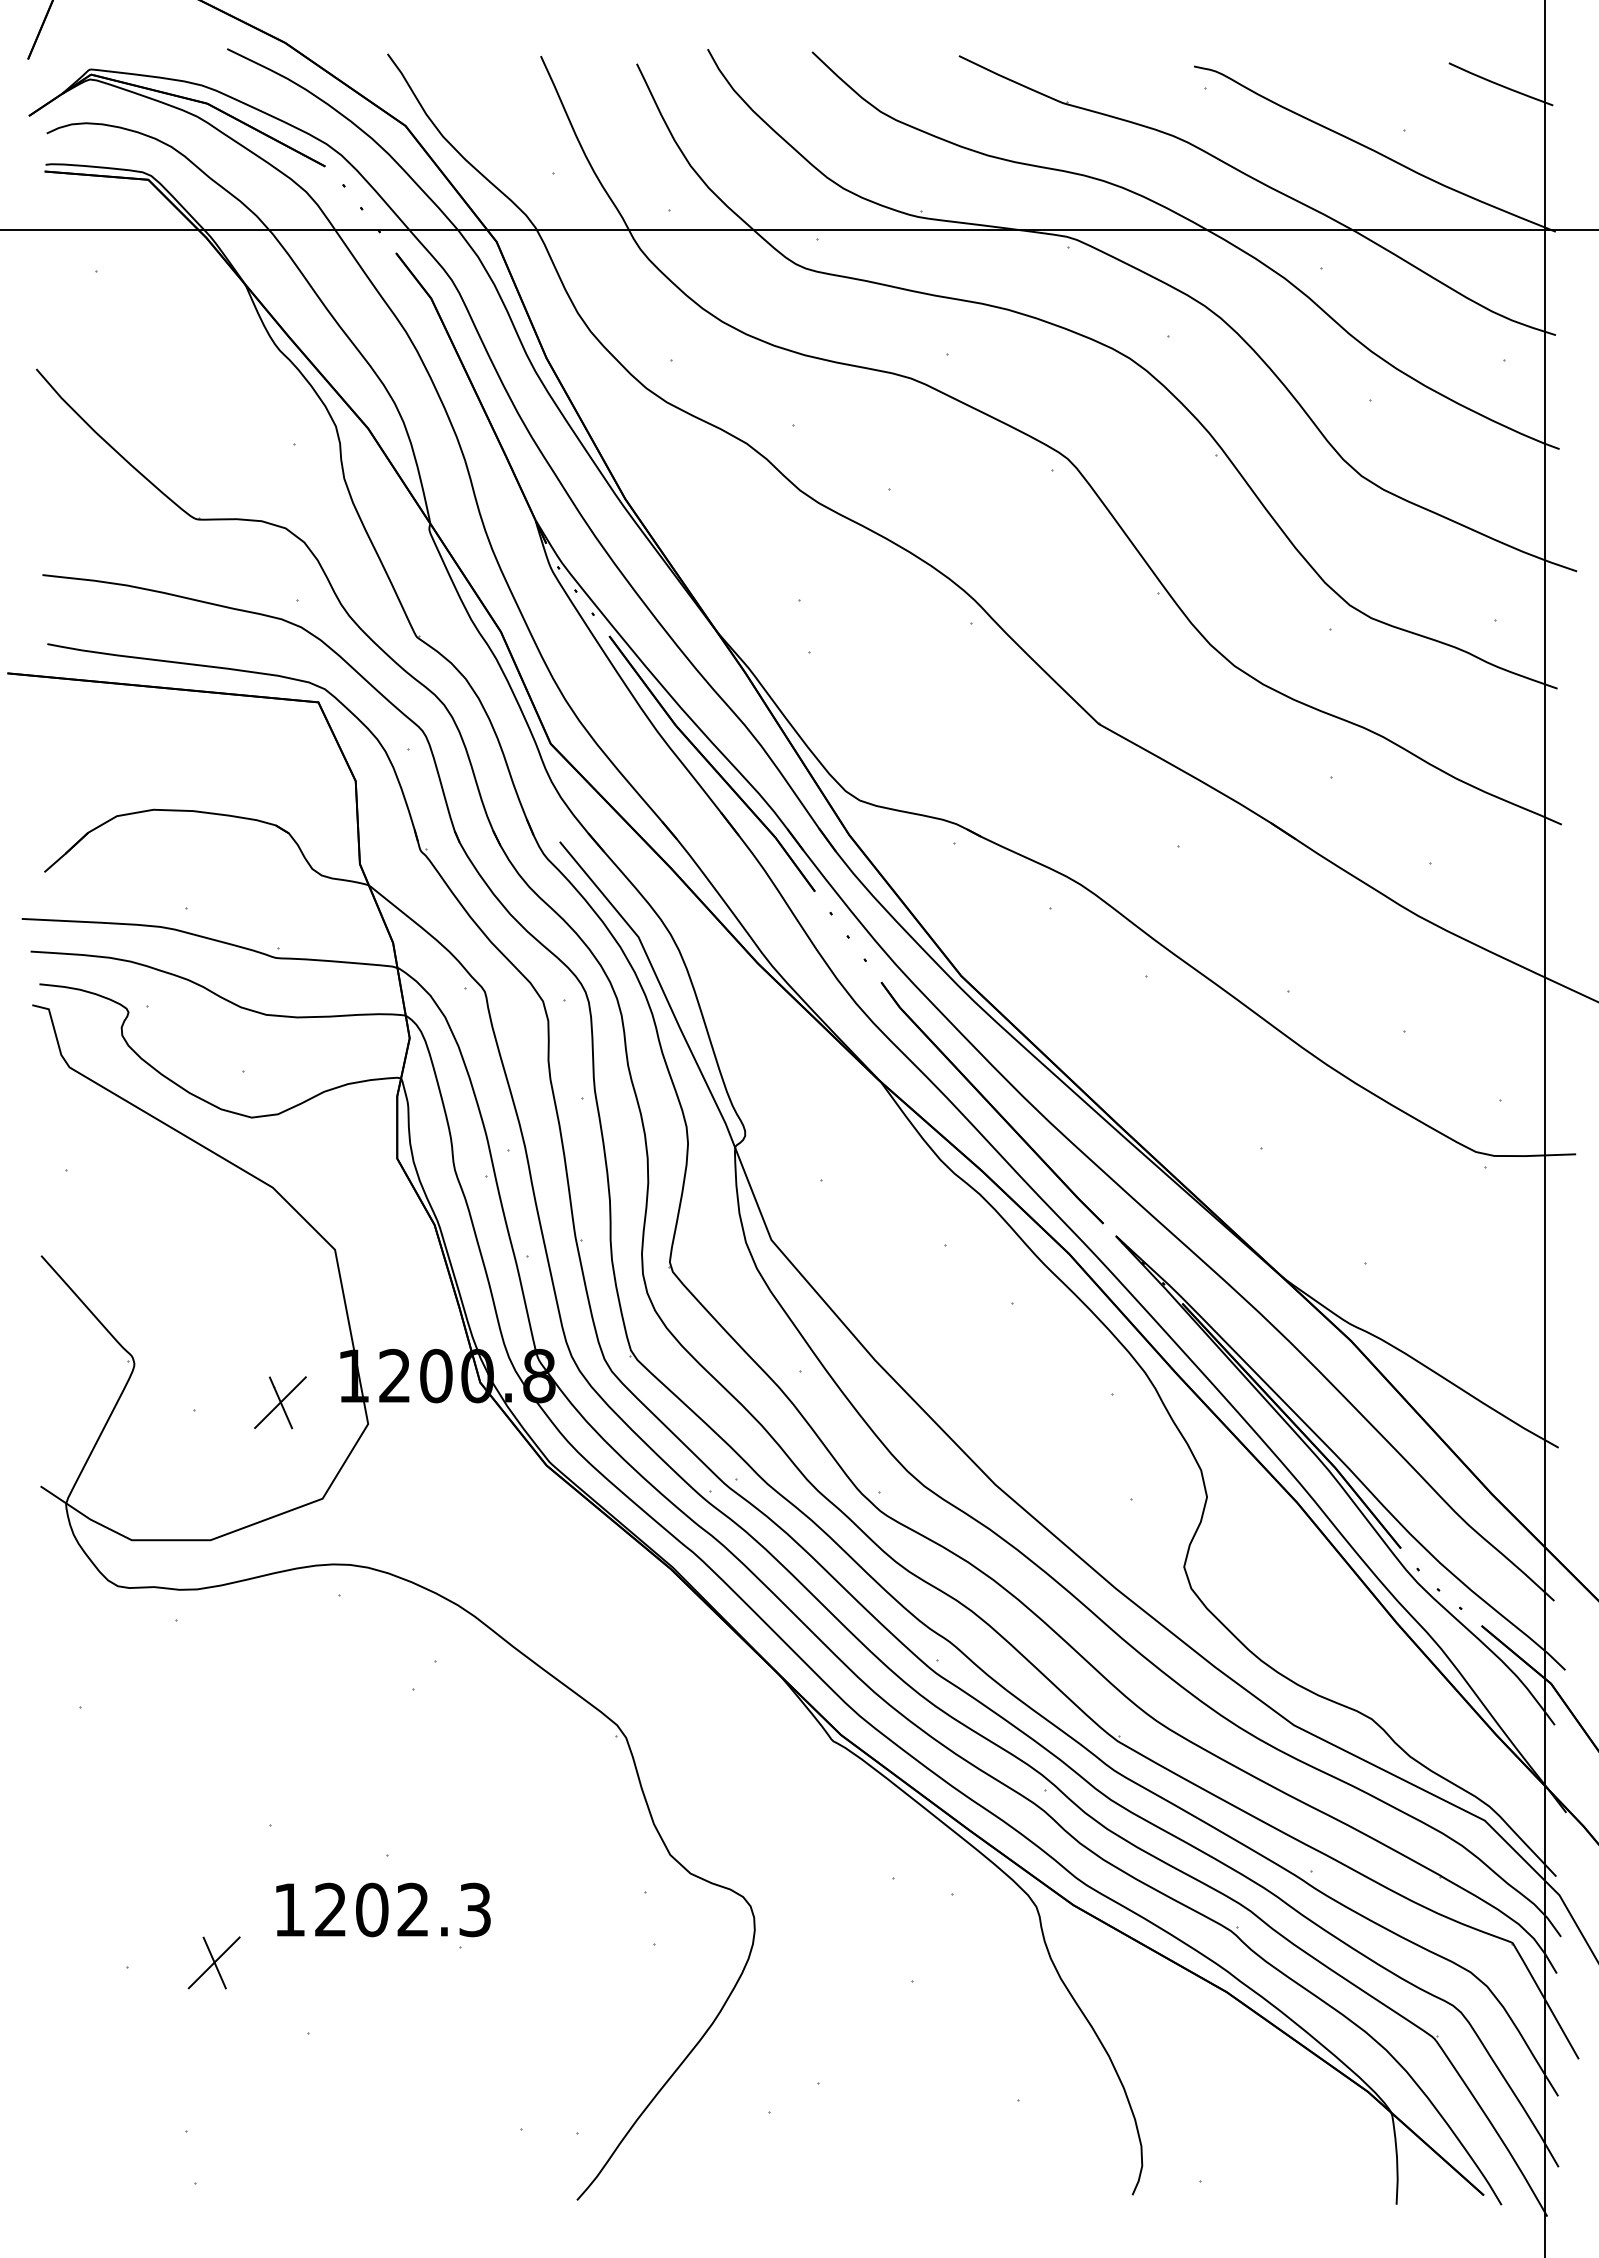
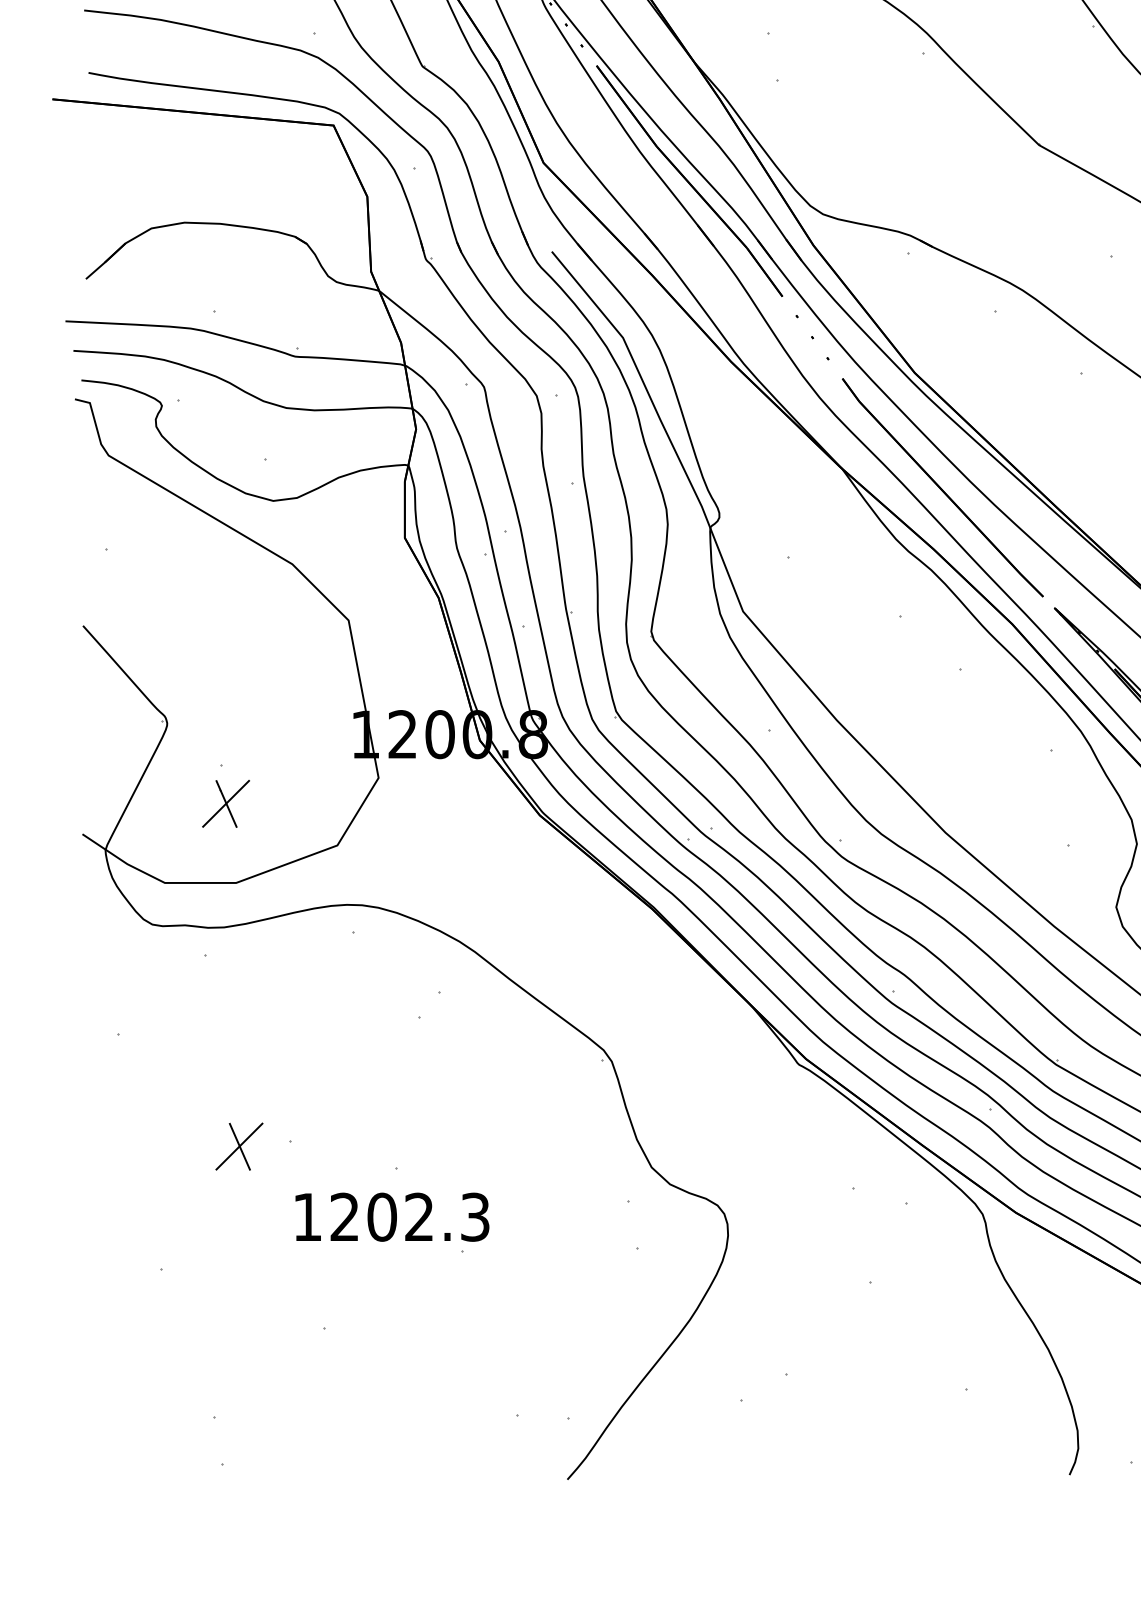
part: (280, 1402) -> (226, 803), moved
part: (213, 1962) -> (238, 1146), moved

